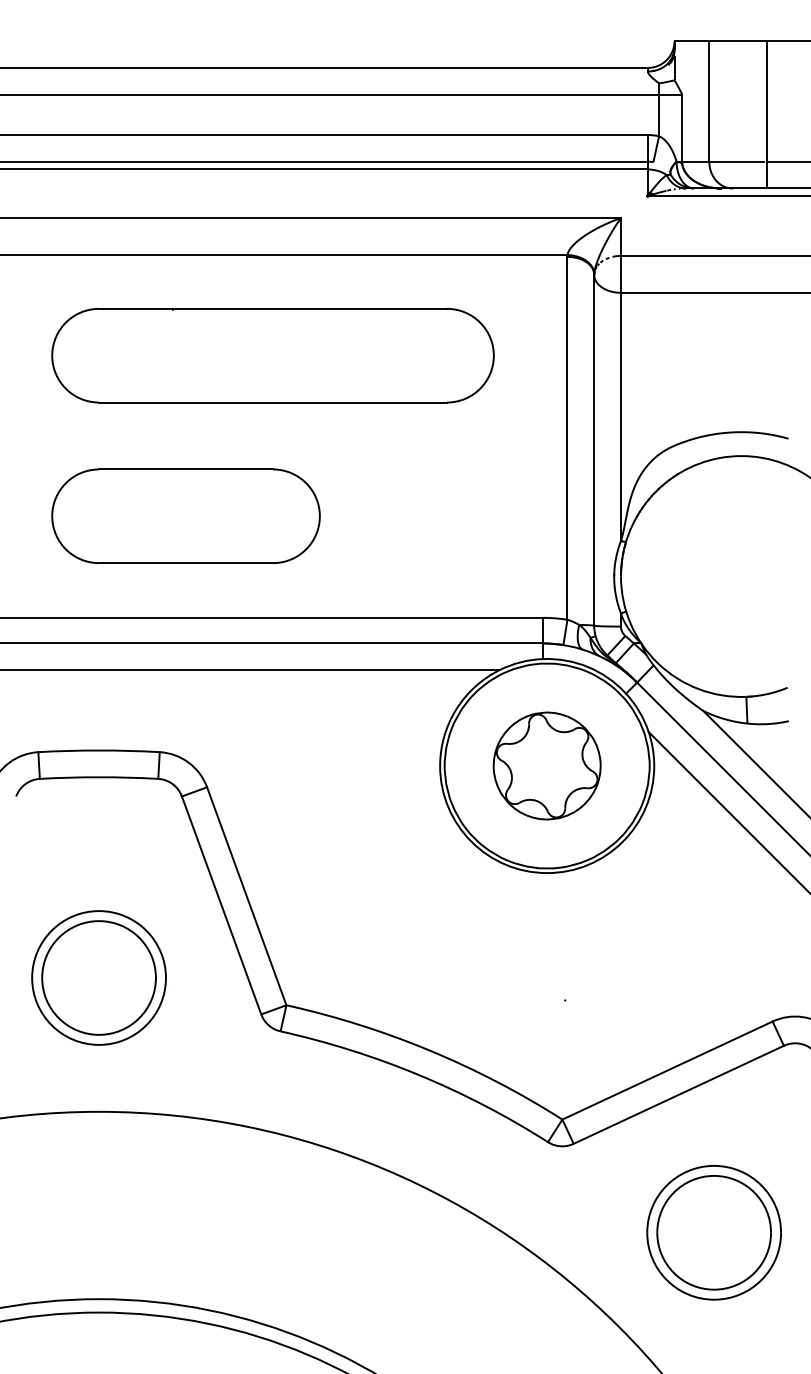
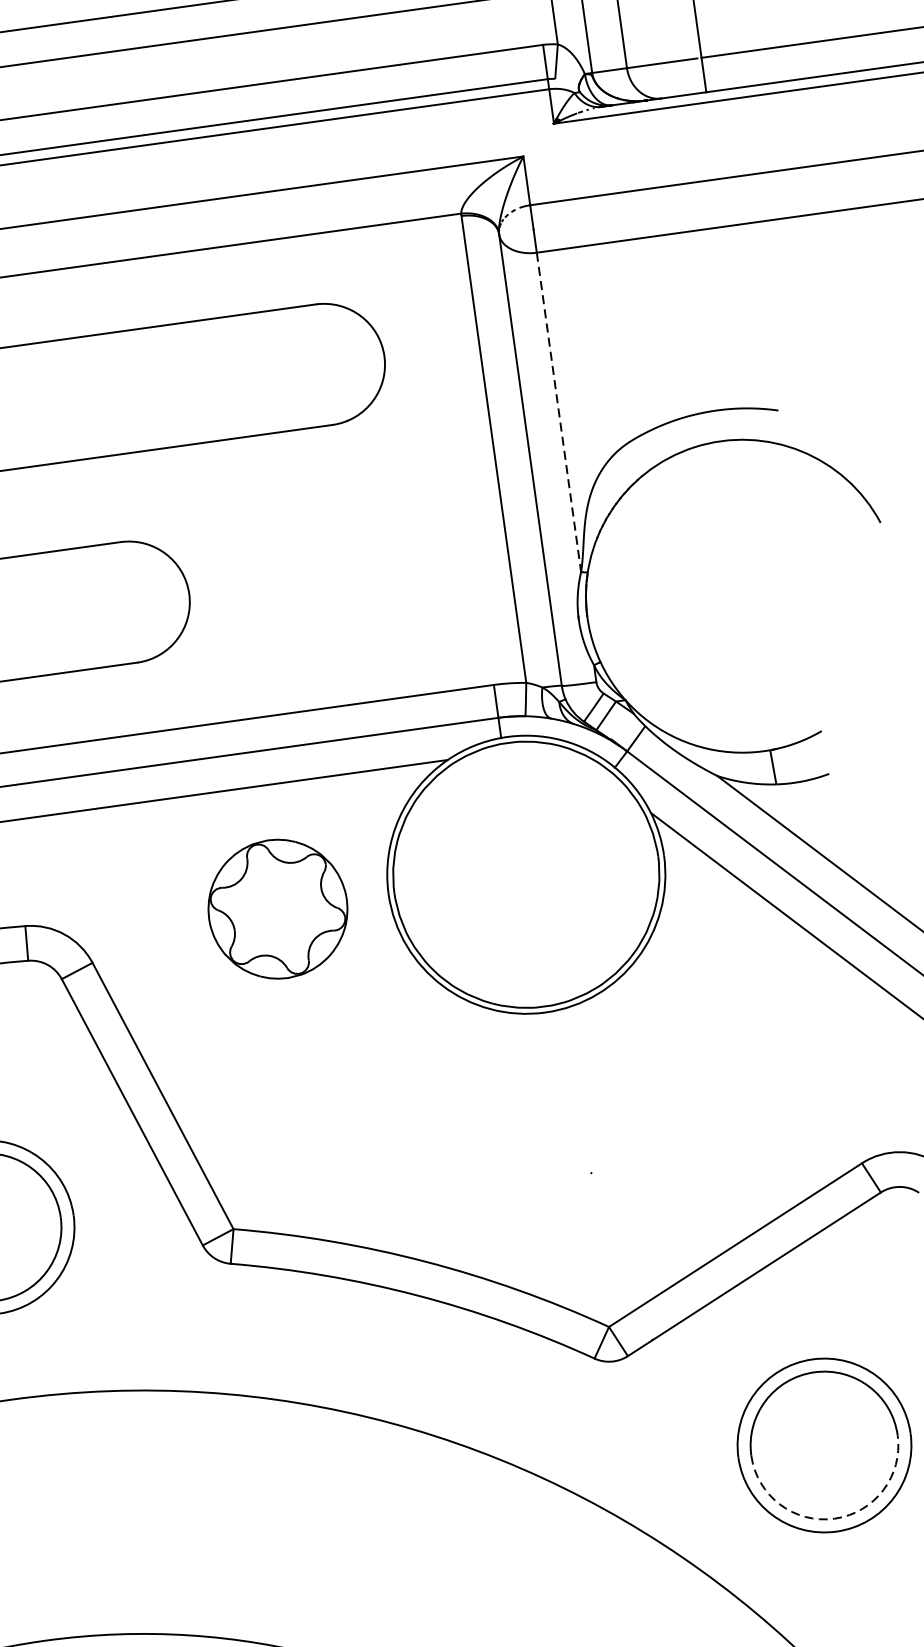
line: (620, 417) -> (558, 413), solid -> dashed
part: (546, 765) -> (277, 908), moved
arc: (714, 1289) -> (835, 1518), solid -> dashed

